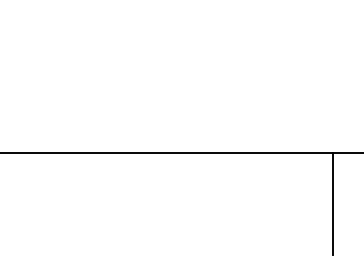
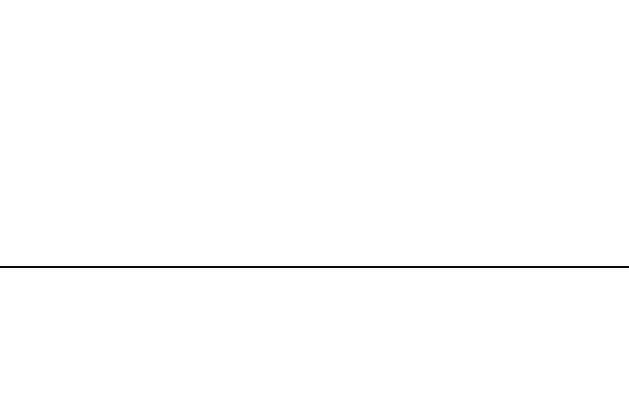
line: (333, 203) -> (567, 338), removed

